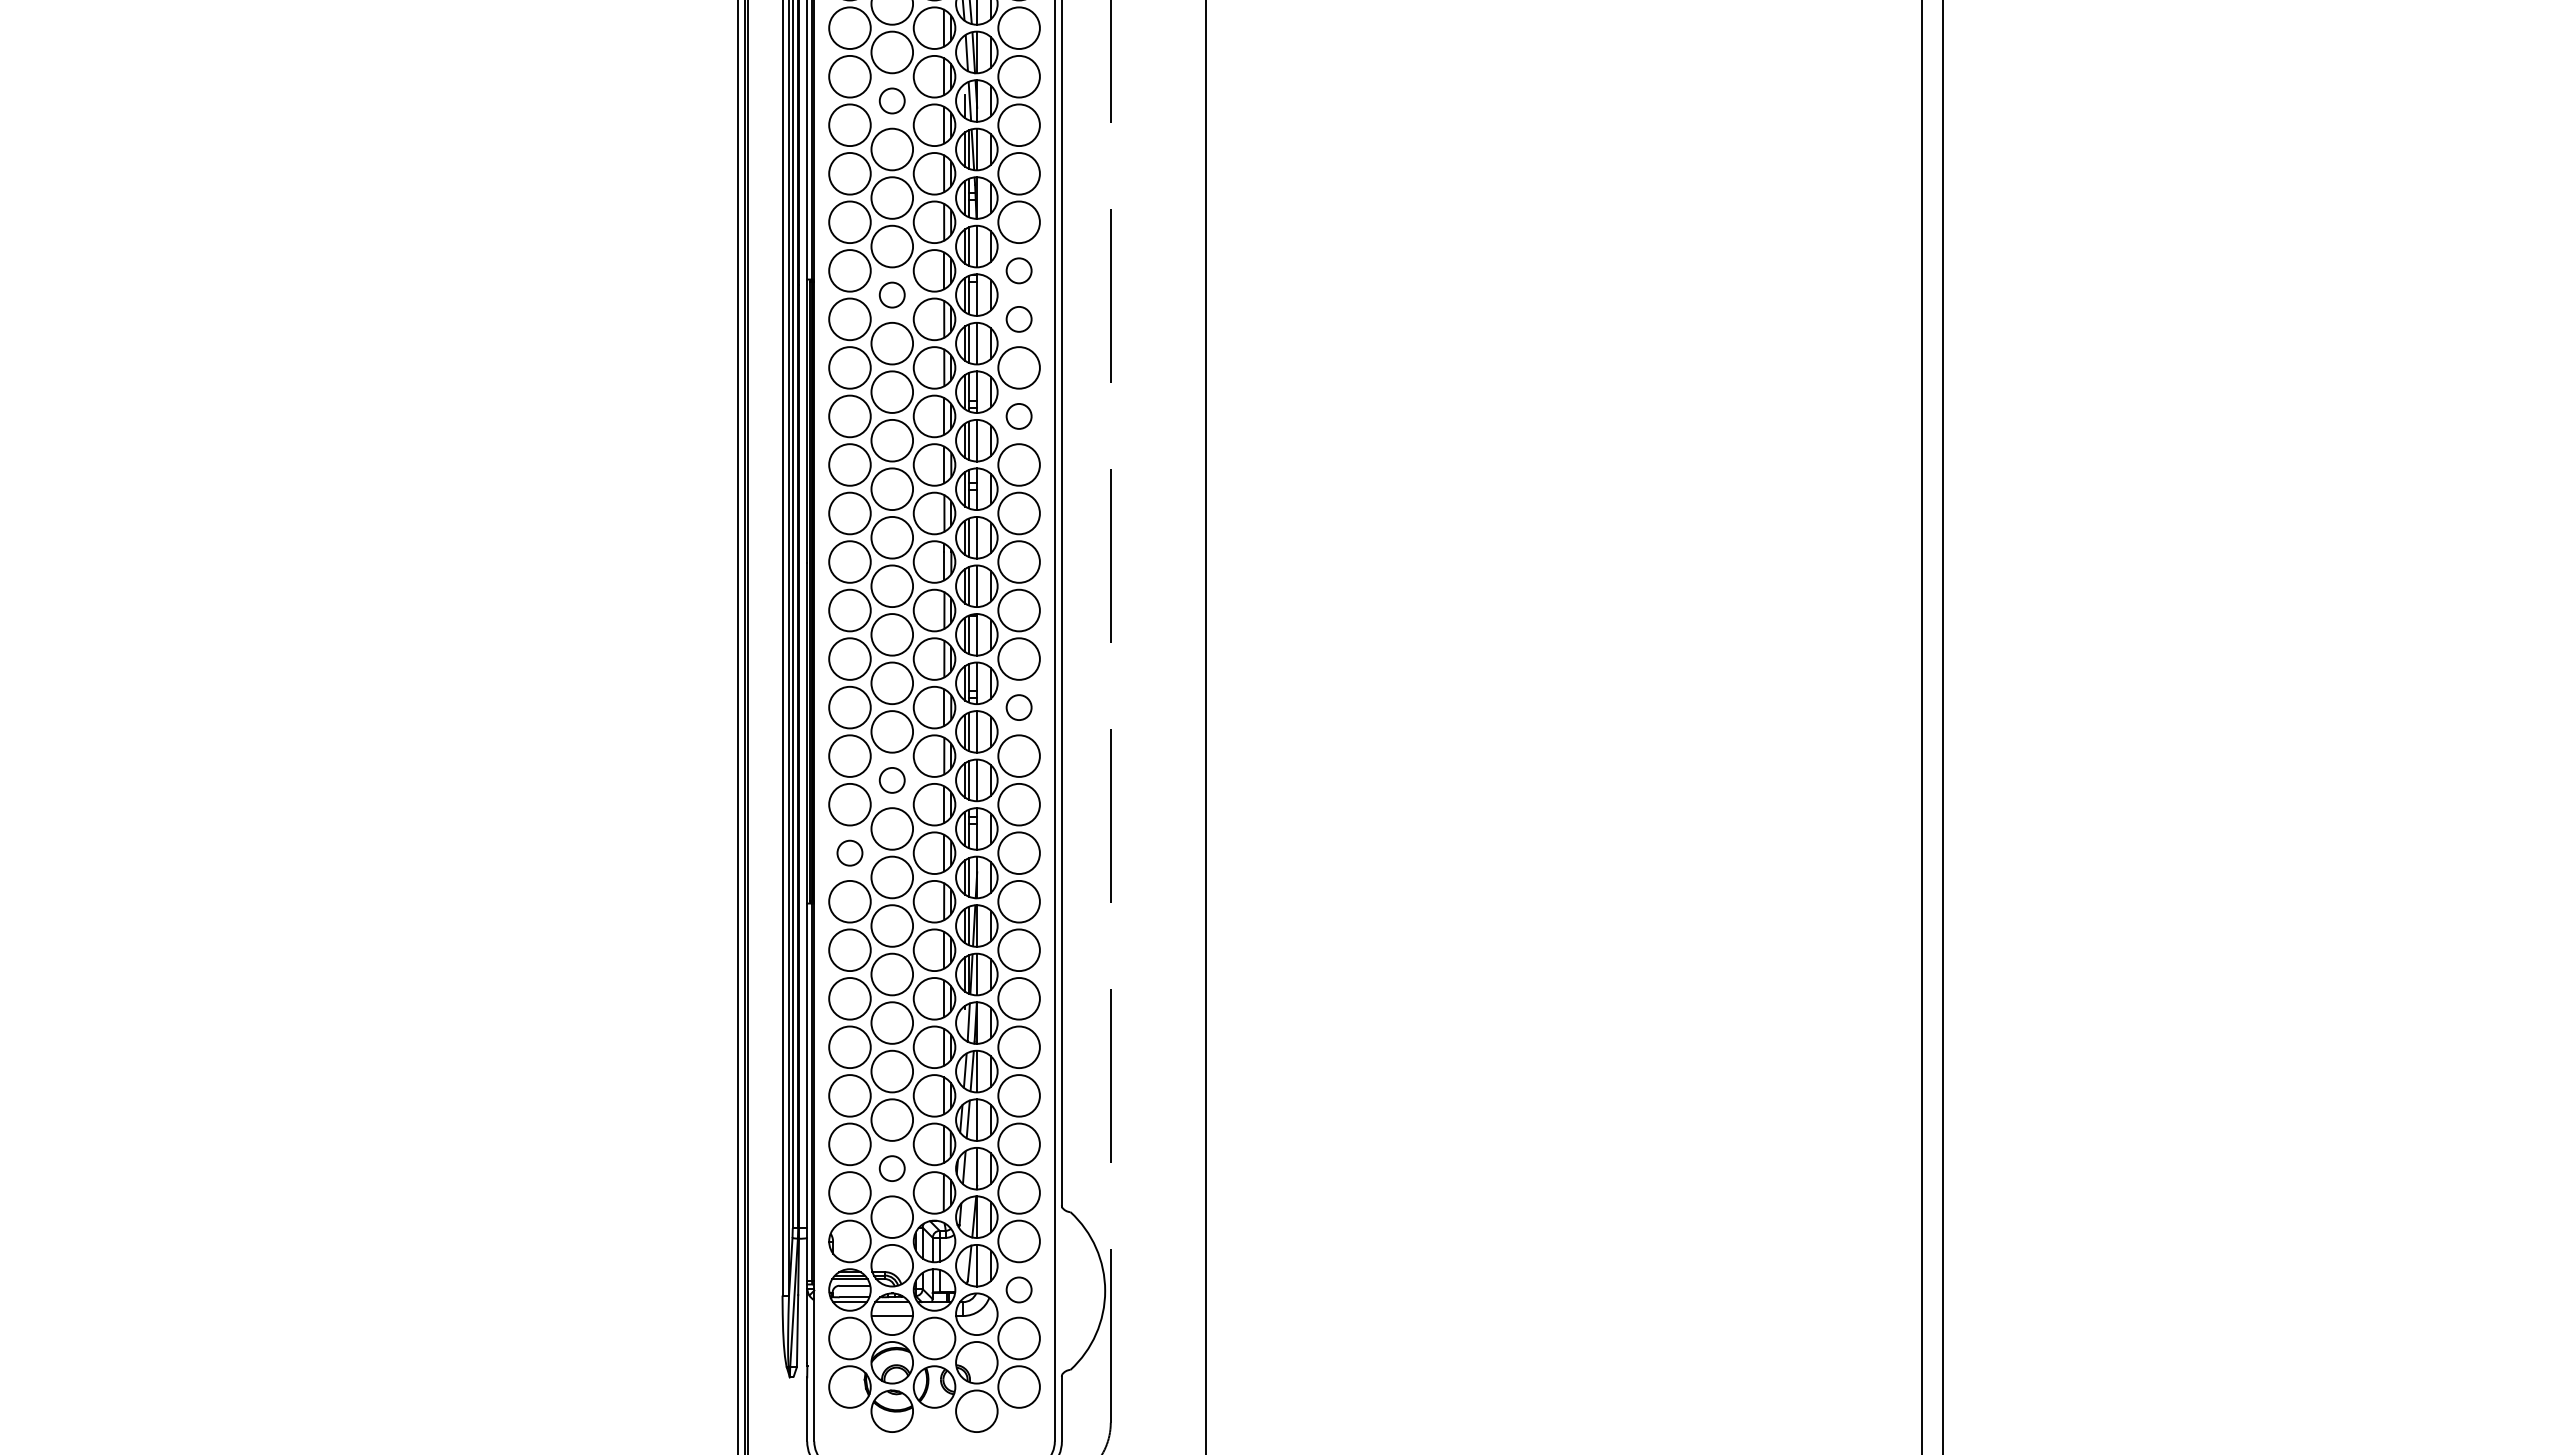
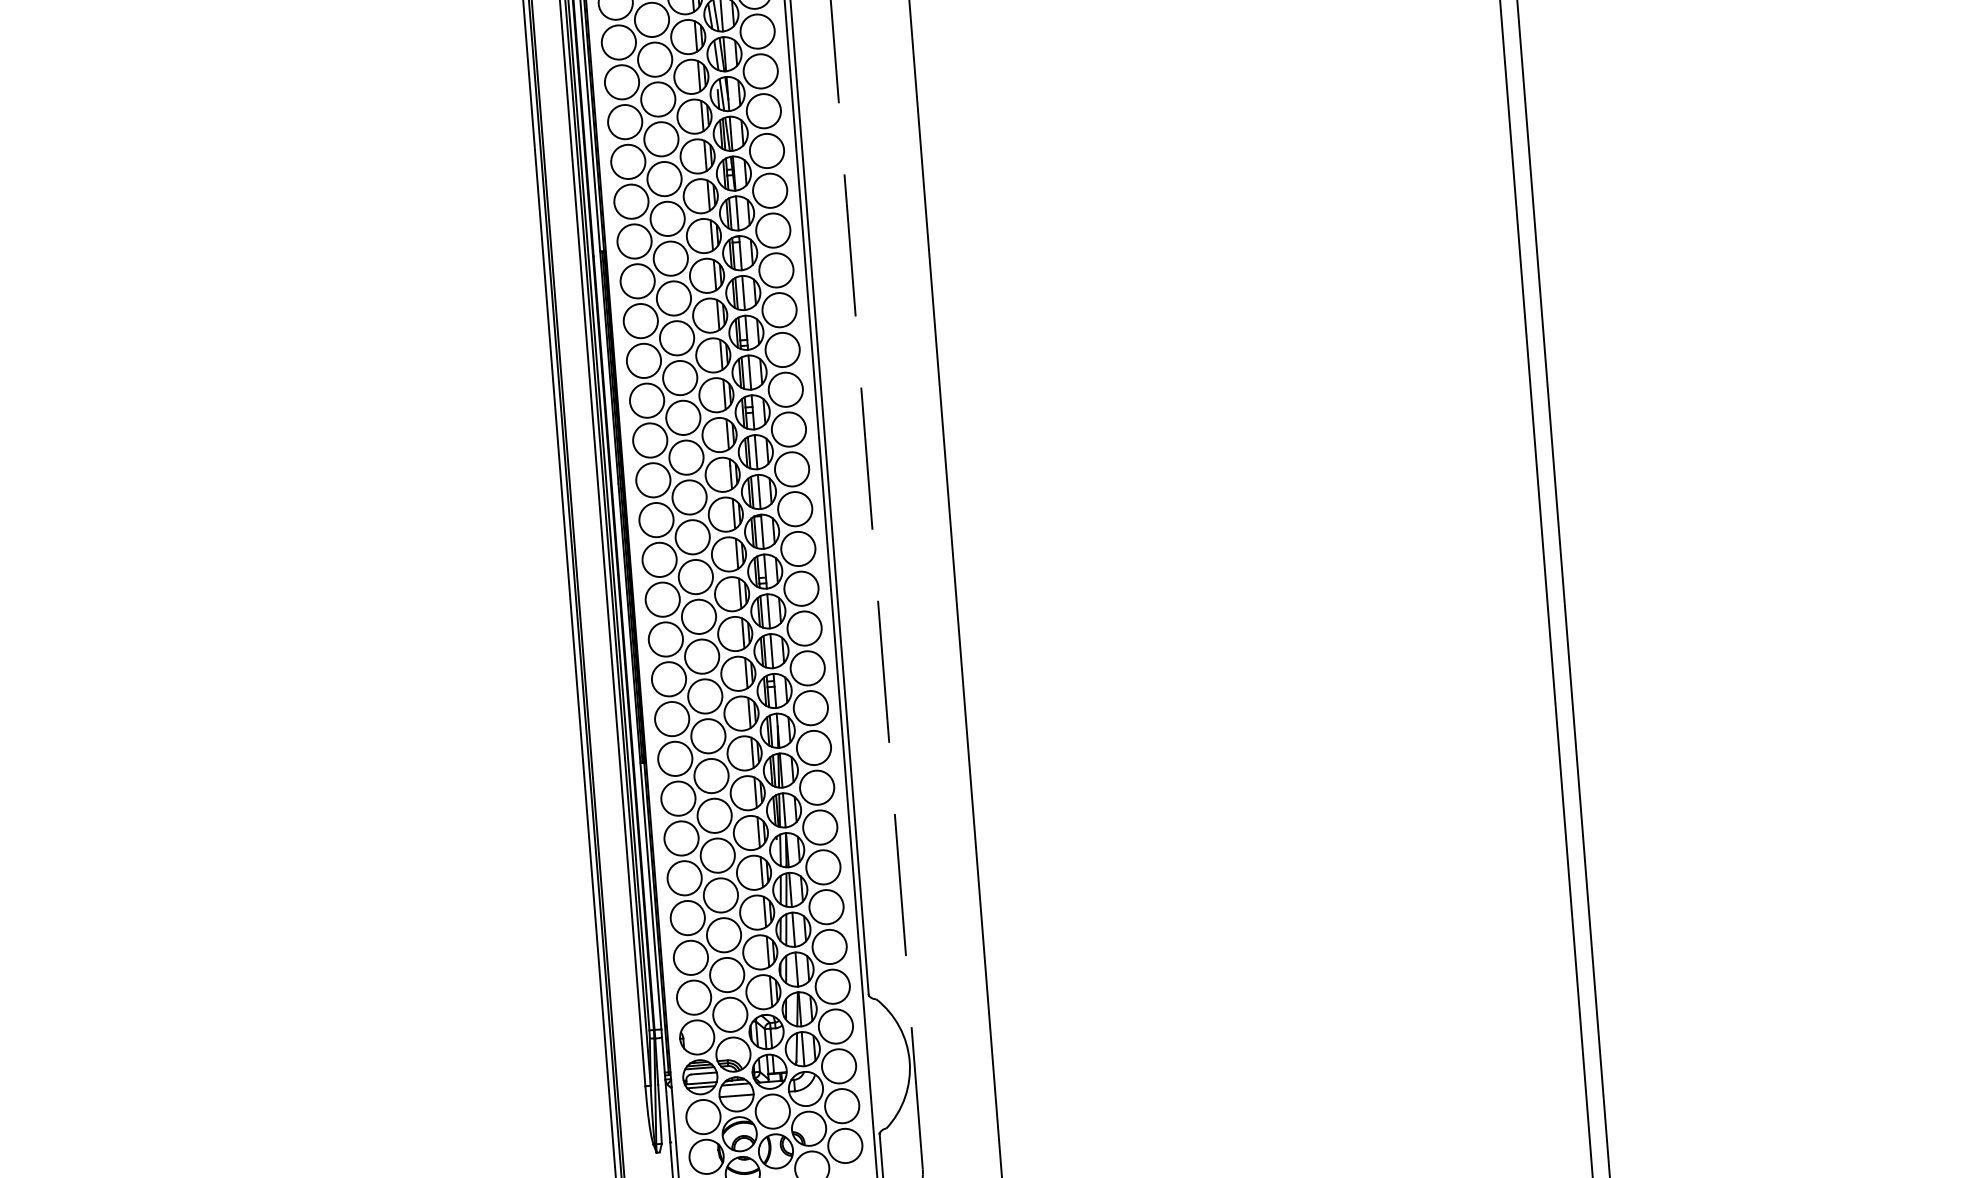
circle: (892, 100) -> (658, 99), size x1.67
circle: (1018, 270) -> (772, 230), size x1.67
circle: (892, 294) -> (670, 258), size x1.67
circle: (1018, 319) -> (775, 270), size x1.67
circle: (1018, 416) -> (782, 350), size x1.67
circle: (1018, 707) -> (800, 588), size x1.67
circle: (892, 780) -> (702, 656), size x1.67
circle: (849, 853) -> (671, 719), size x1.67
circle: (892, 1168) -> (727, 974), size x1.67
circle: (1018, 1289) -> (838, 1065), size x1.67

